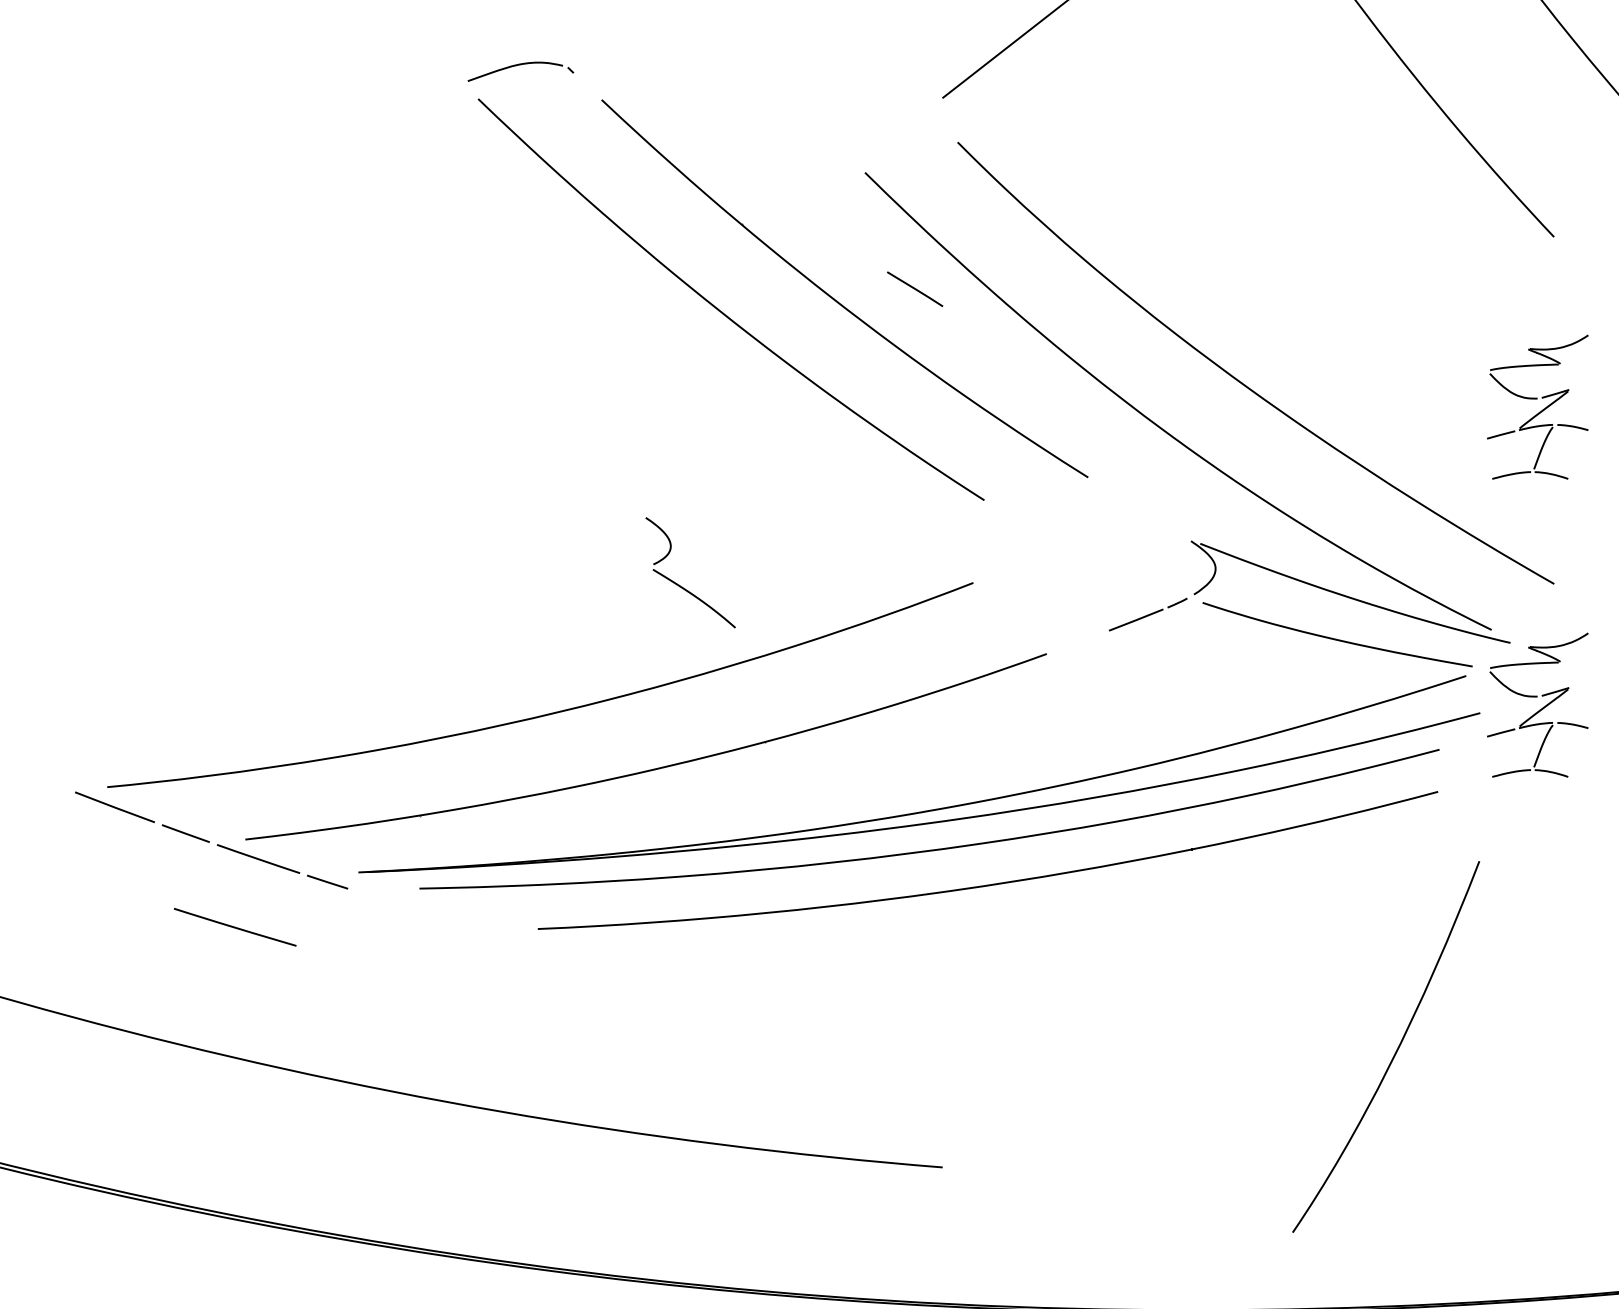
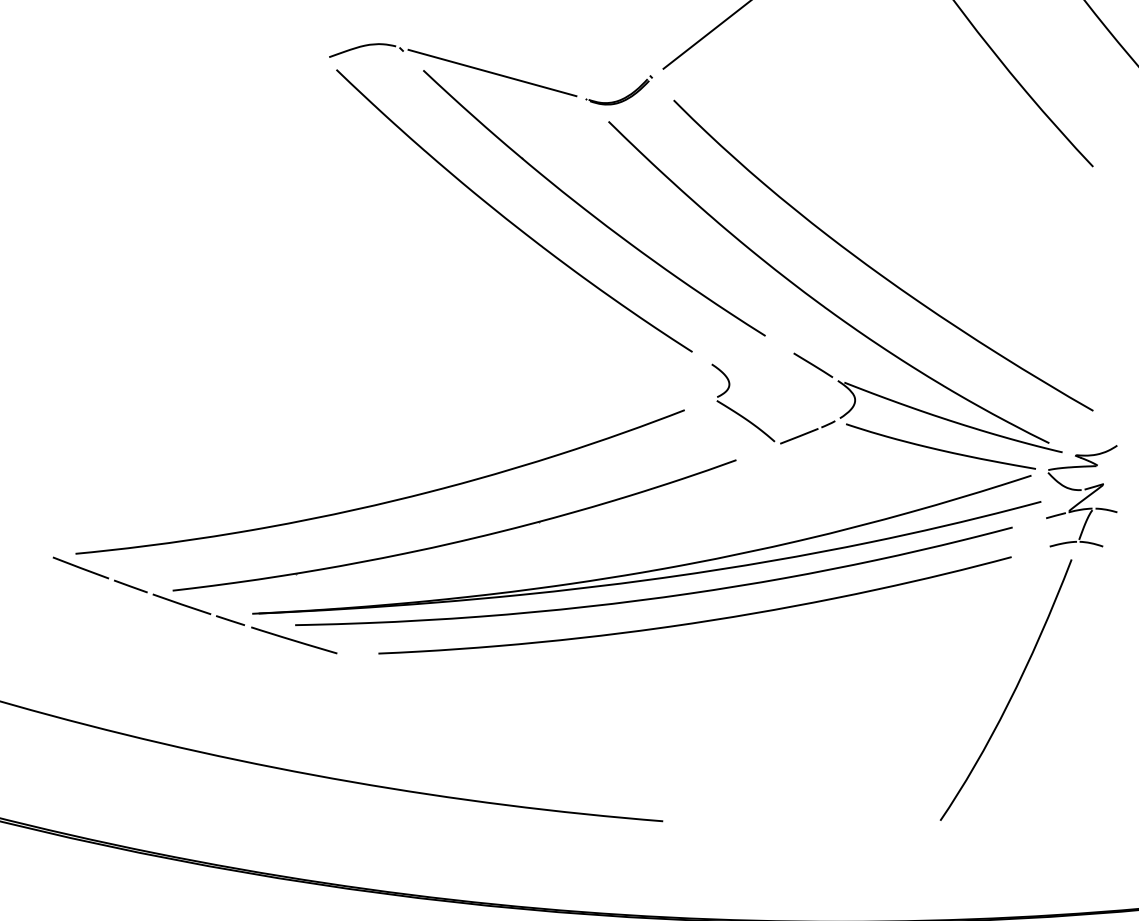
line: (699, 103) -> (492, 72), added
part: (885, 139) -> (622, 98), added
line: (915, 289) -> (813, 365), moved
part: (1537, 406) -> (1081, 286), removed
part: (682, 586) -> (737, 412), moved
line: (234, 926) -> (293, 639), moved
curve: (1395, 1051) -> (1012, 693), moved

